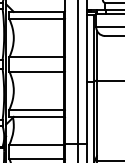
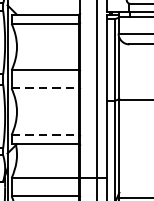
line: (37, 71) -> (46, 88), solid -> dashed
line: (37, 109) -> (46, 135), solid -> dashed

